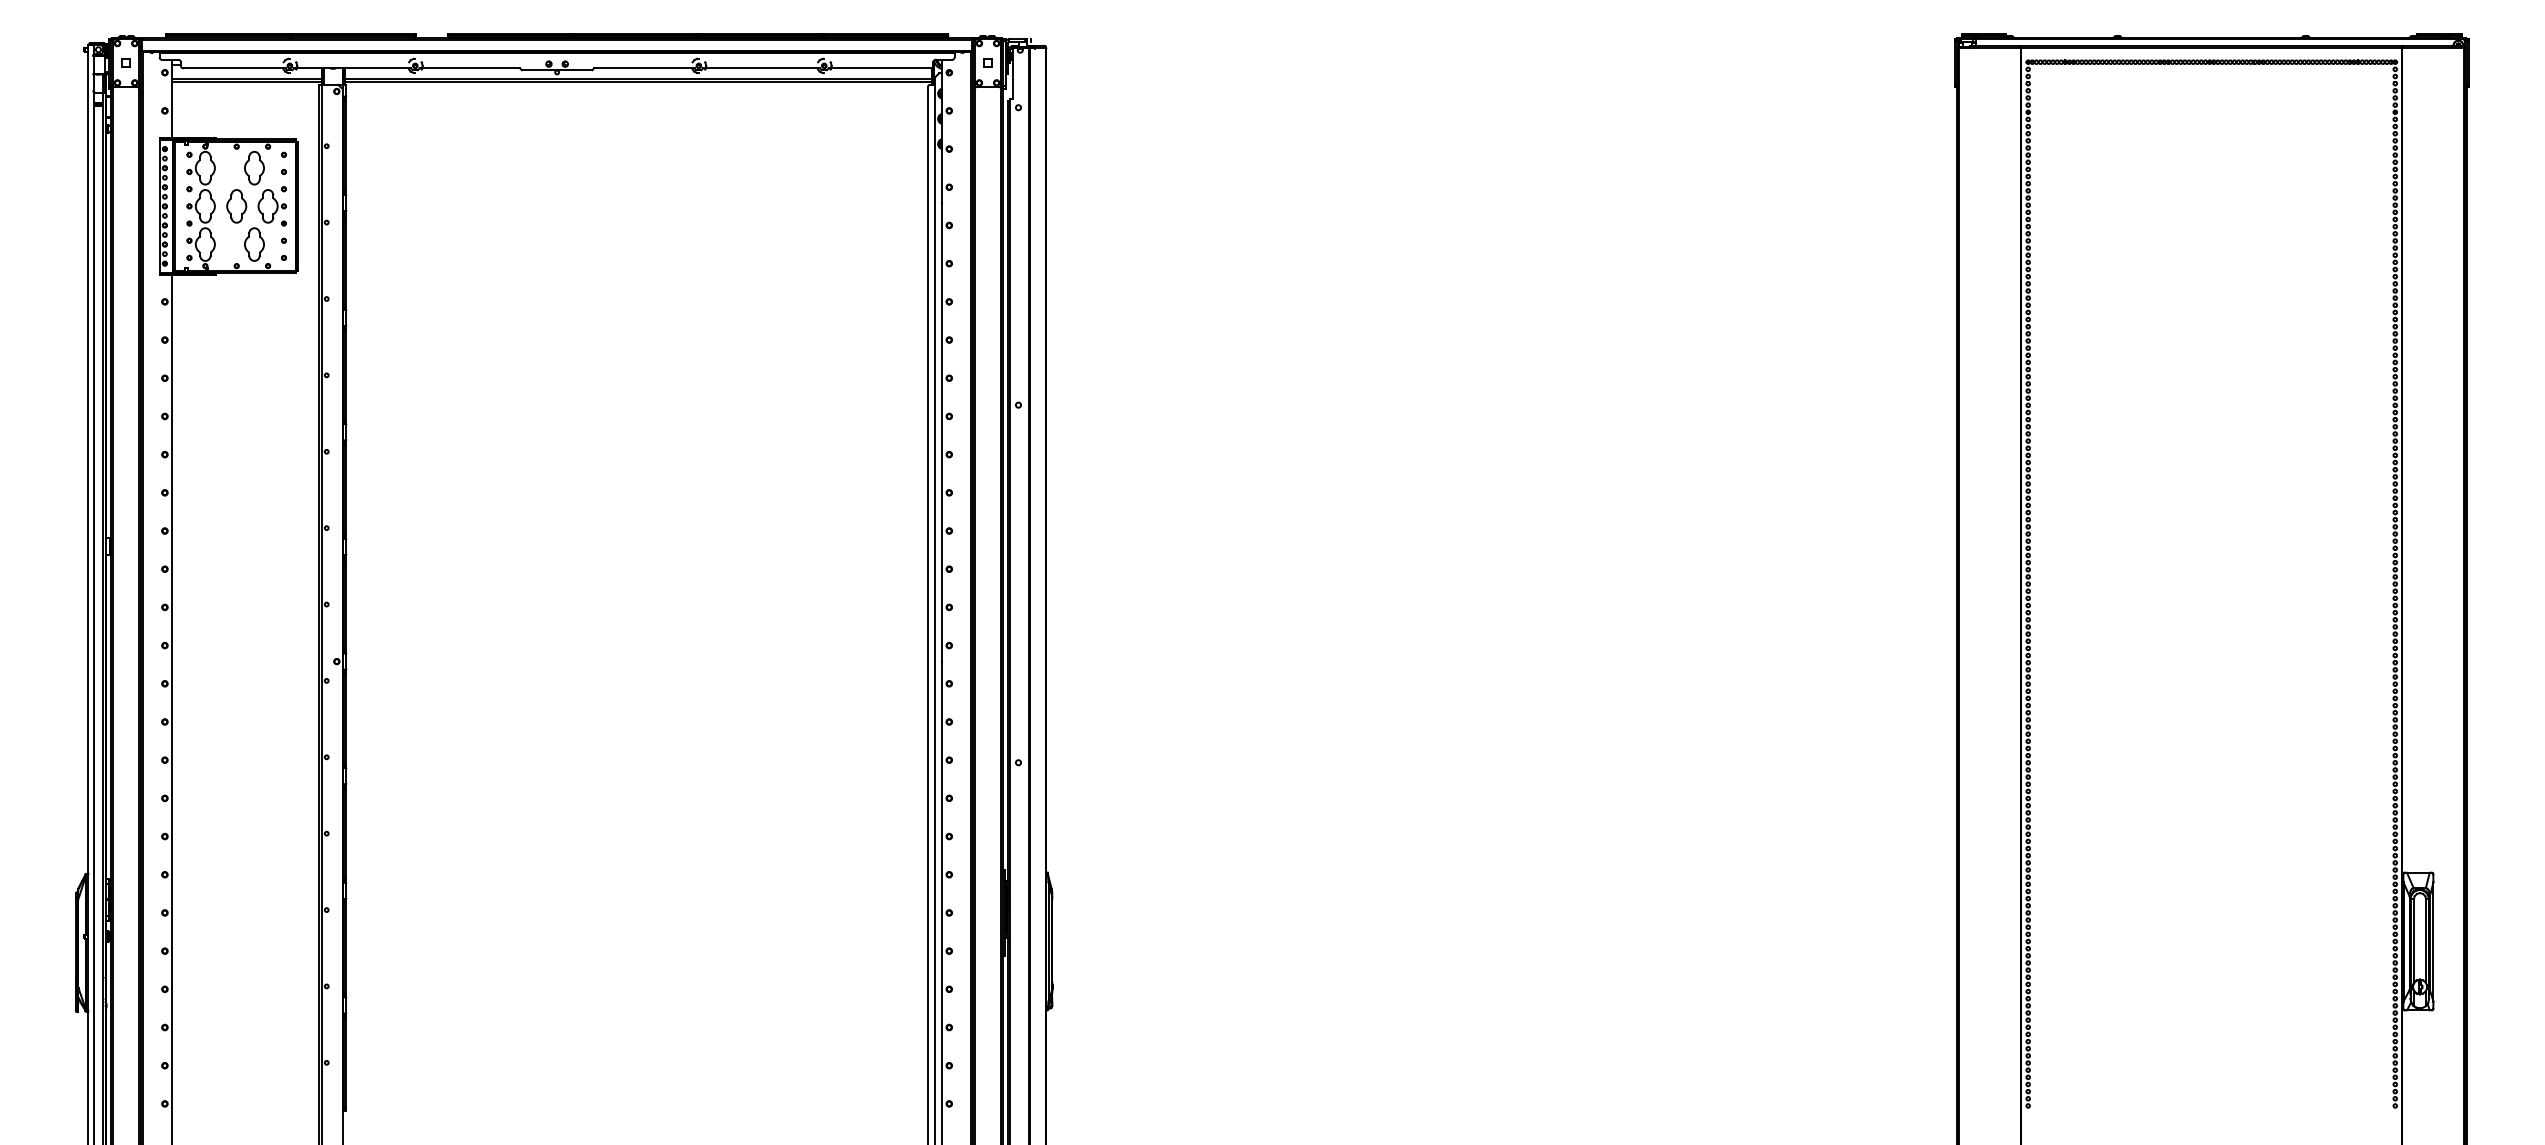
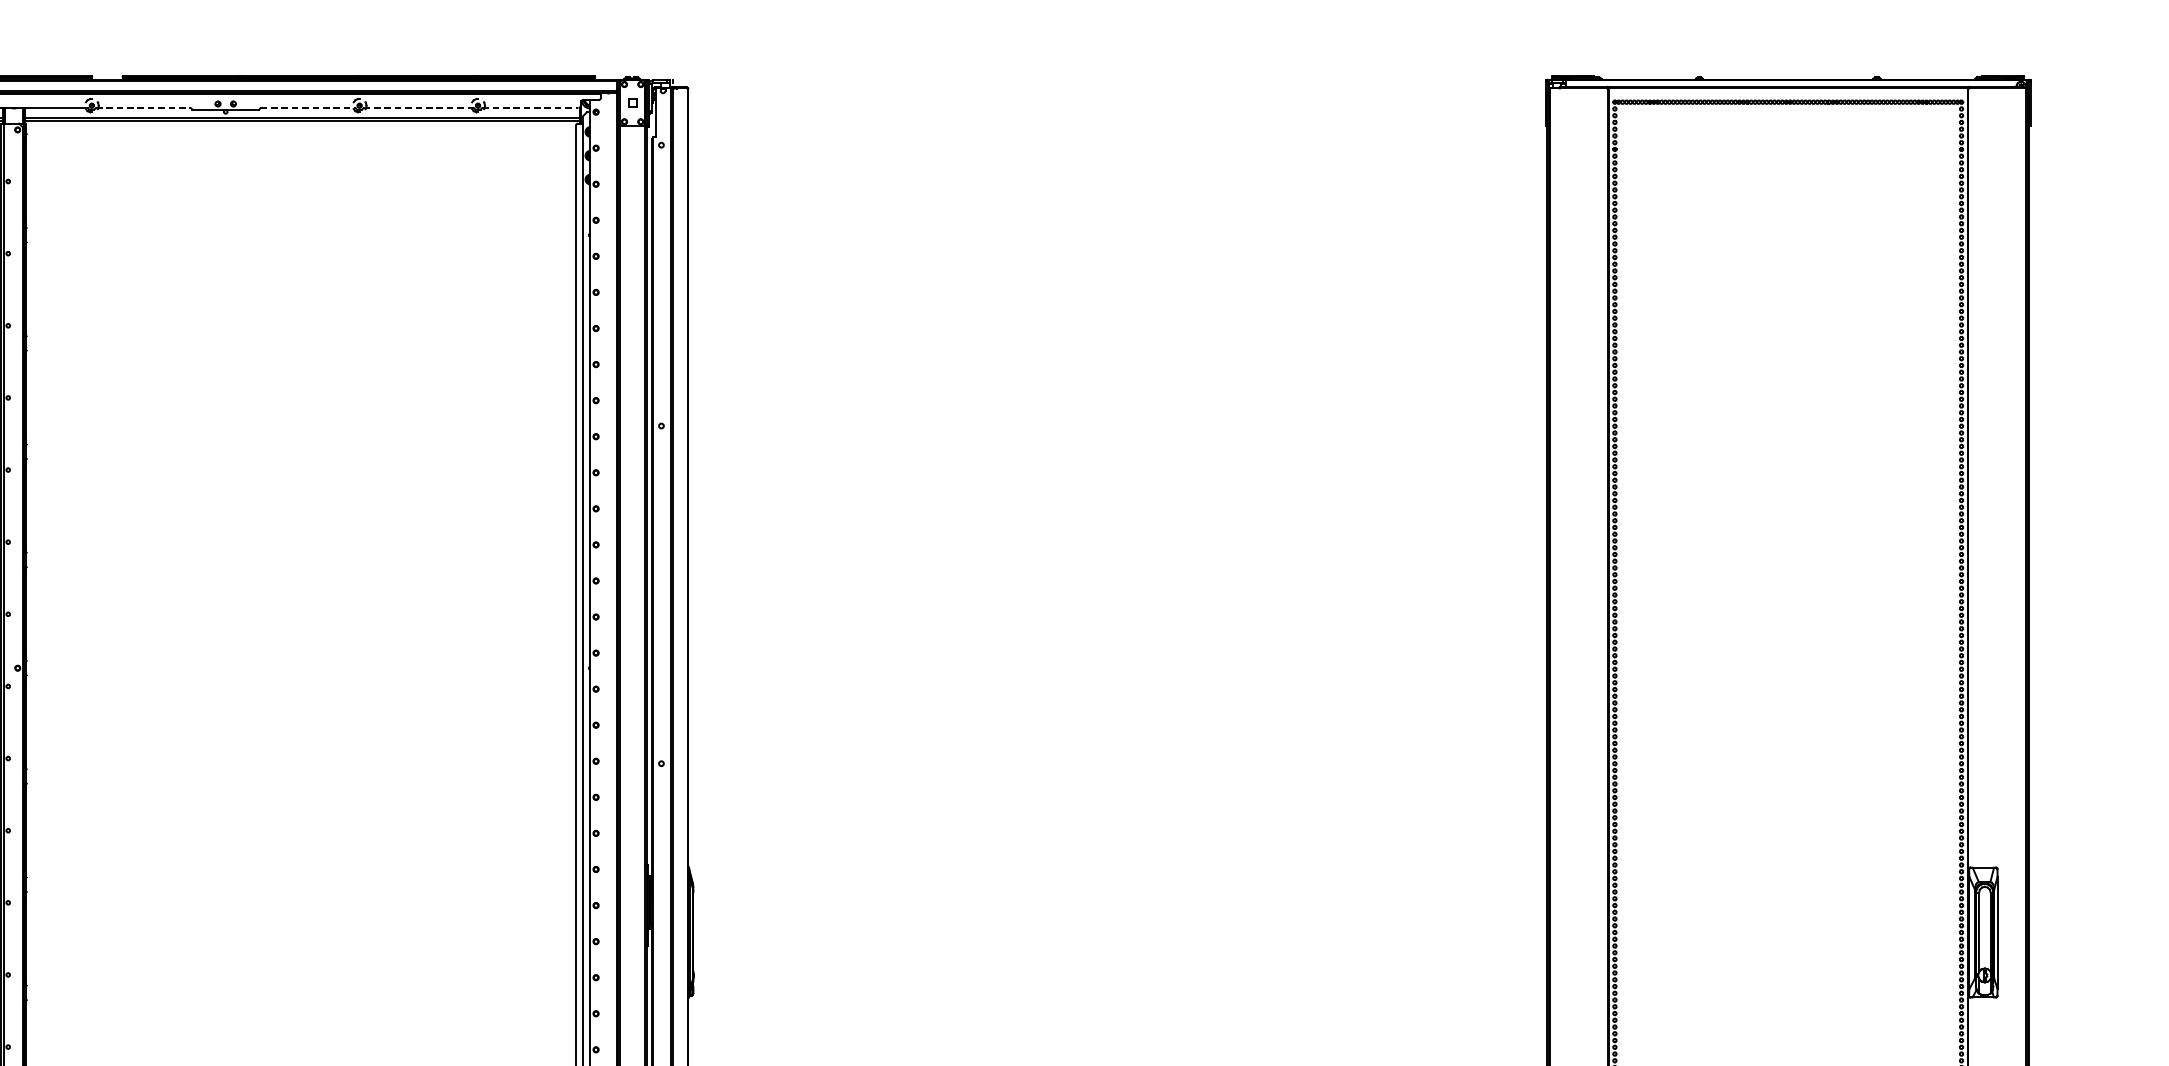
line: (470, 68) -> (143, 108), solid -> dashed
line: (644, 68) -> (308, 108), solid -> dashed
line: (762, 68) -> (419, 108), solid -> dashed
line: (880, 68) -> (531, 108), solid -> dashed

